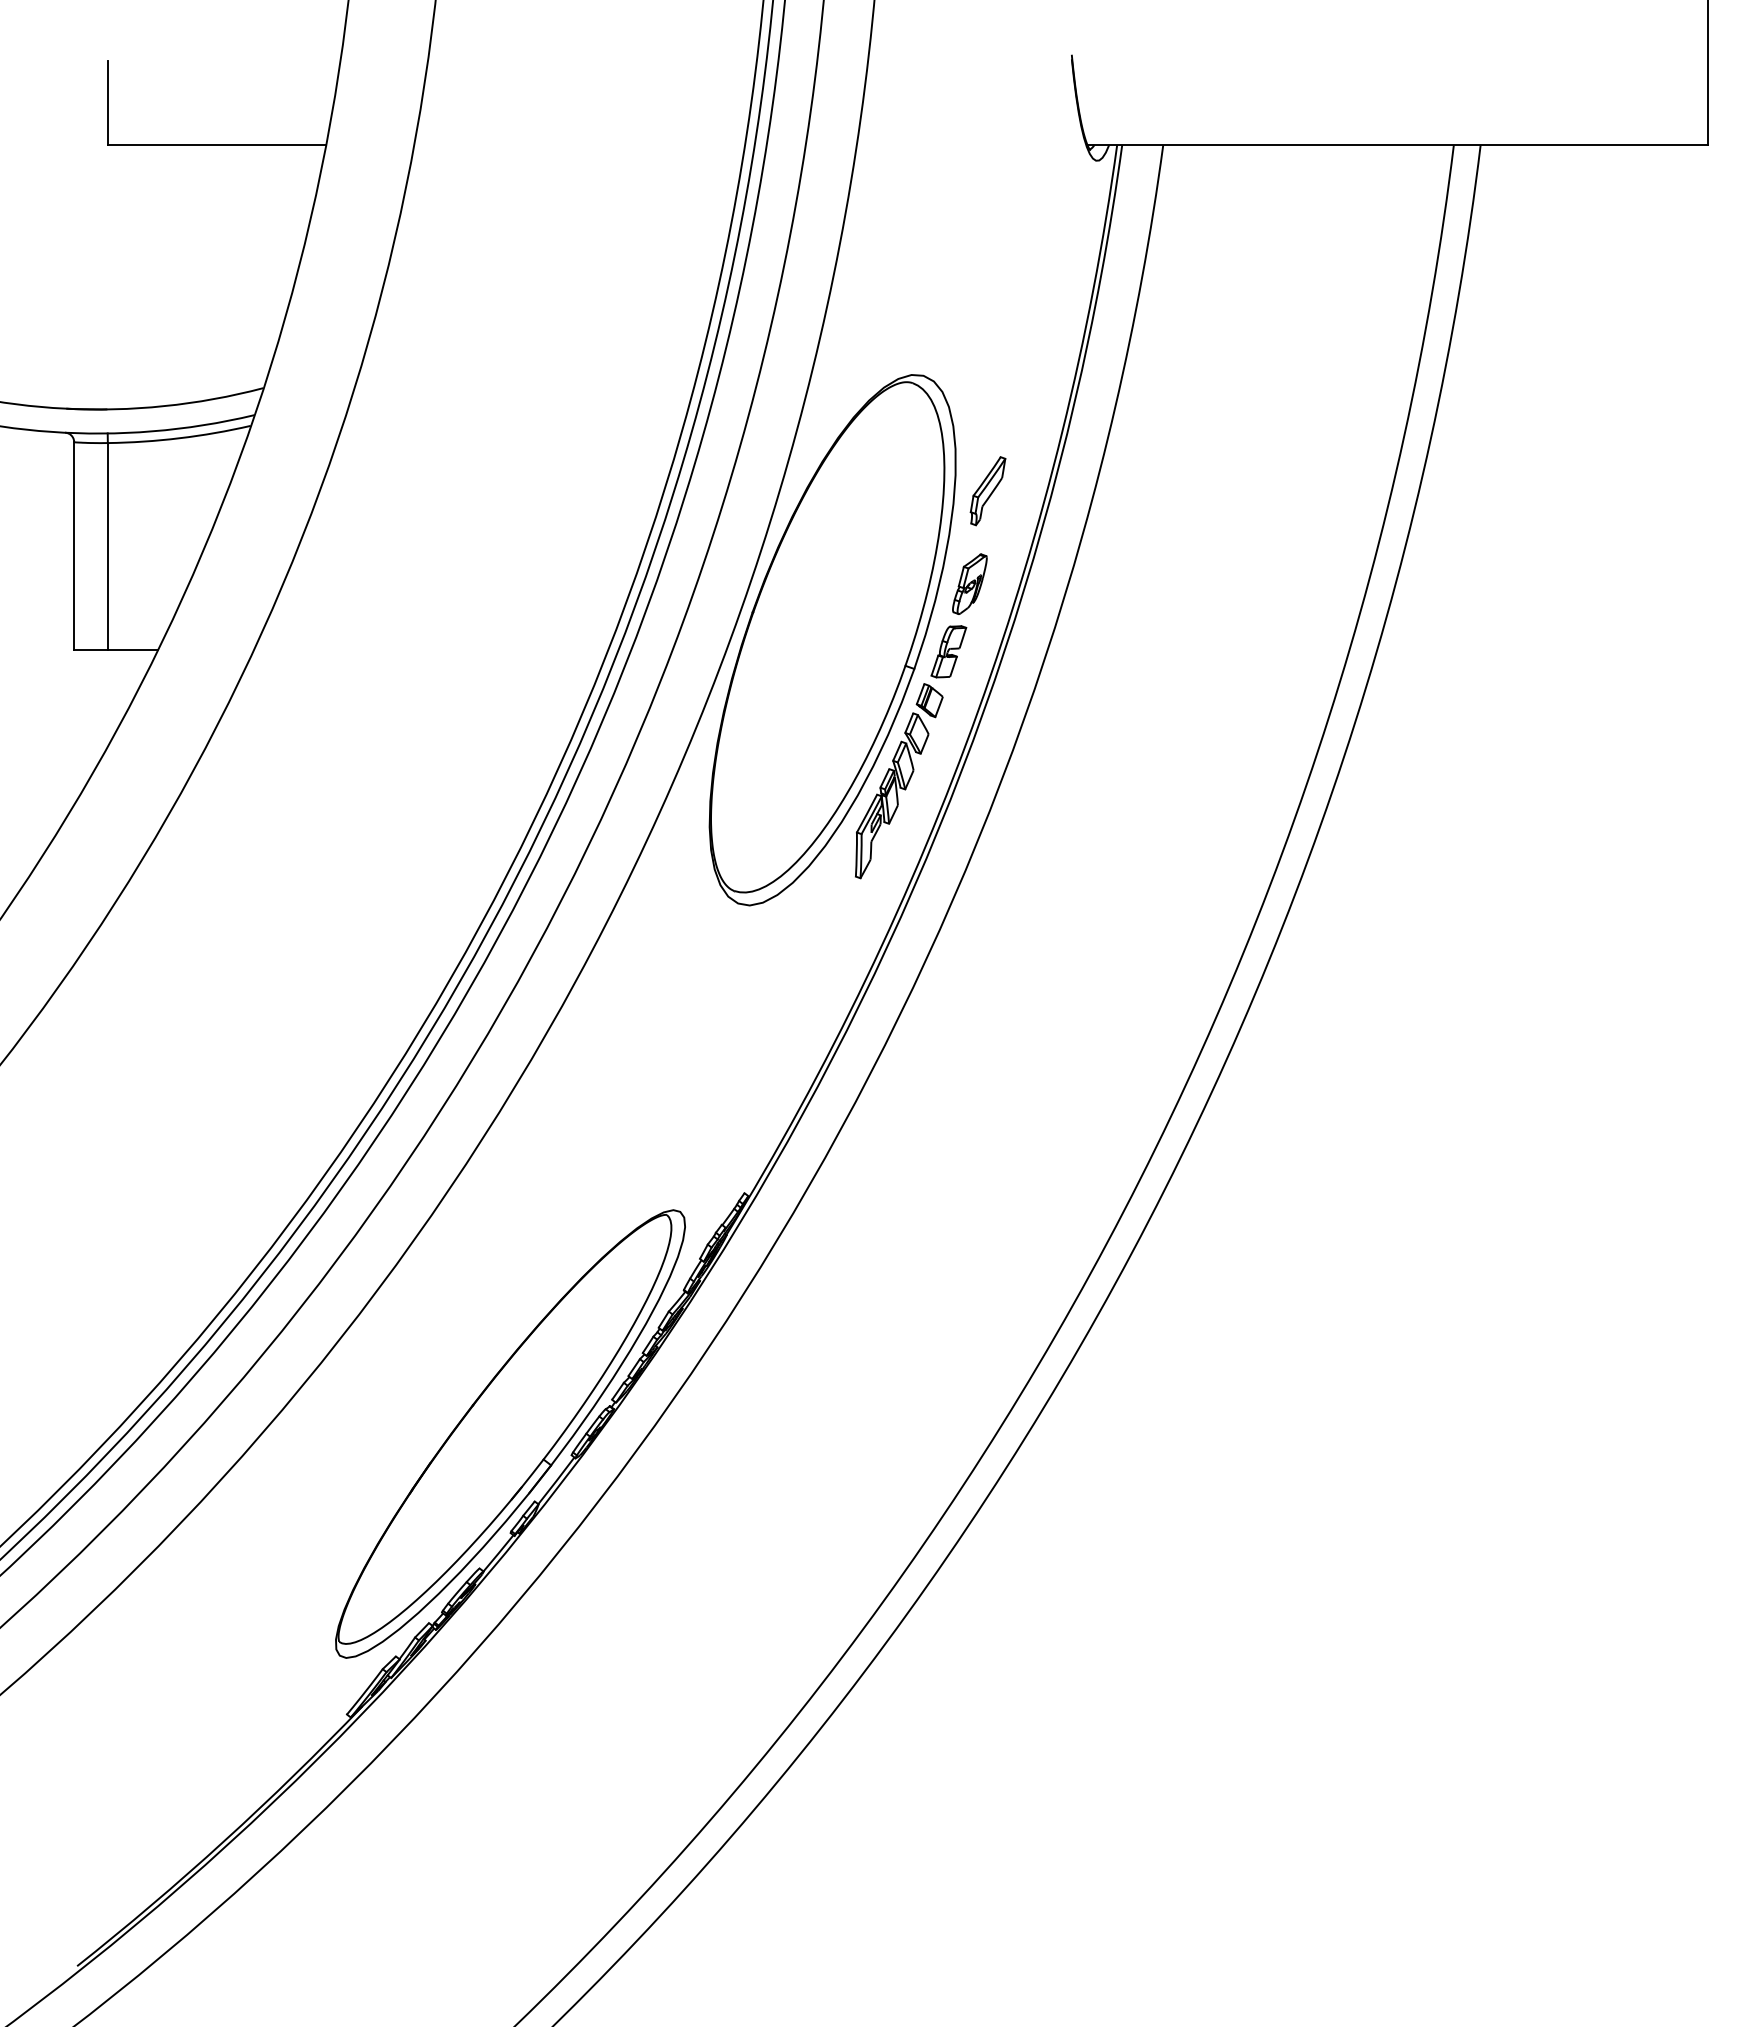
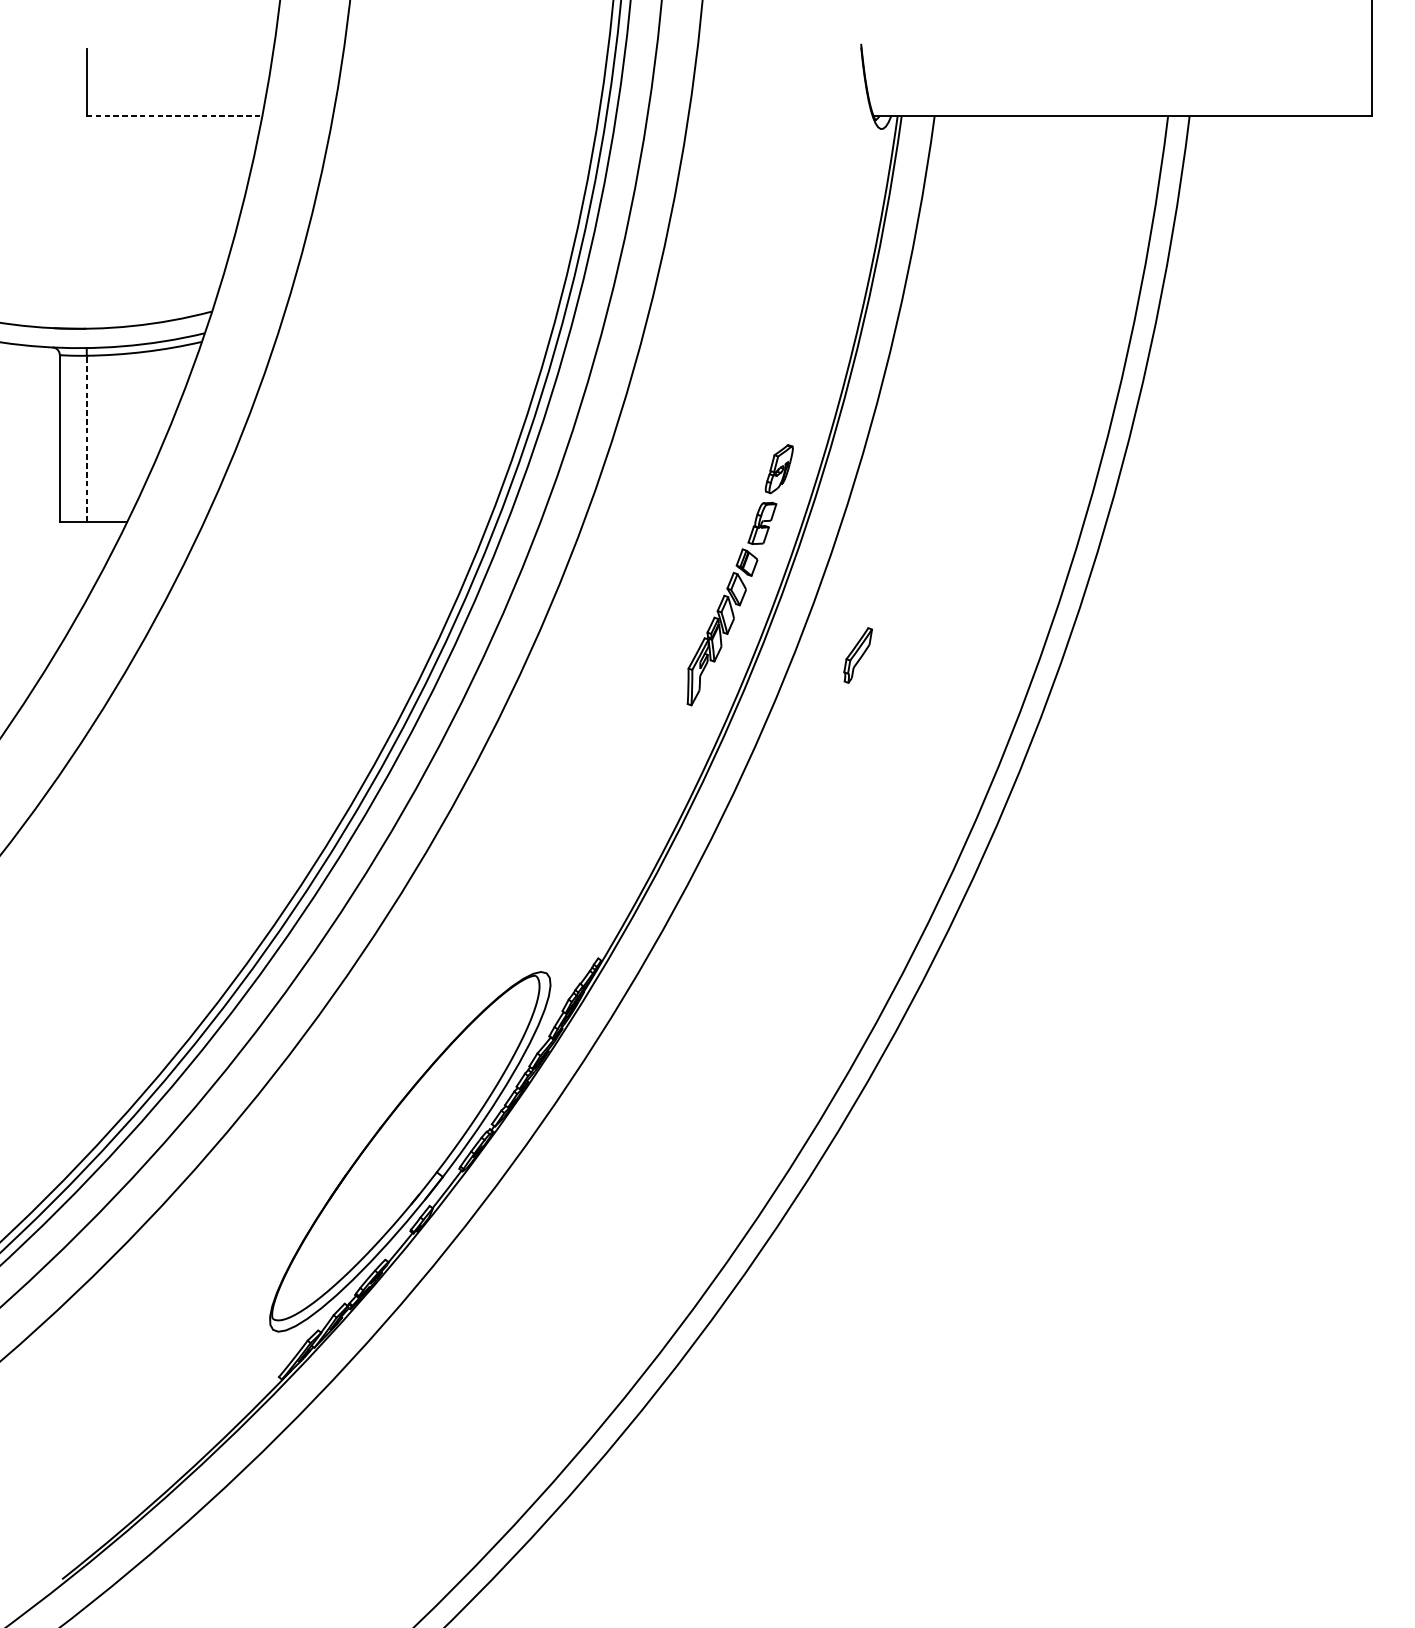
line: (217, 145) -> (174, 116), solid -> dashed
part: (987, 491) -> (857, 655), moved
line: (107, 545) -> (86, 438), solid -> dashed
part: (832, 640) -> (668, 514), removed

